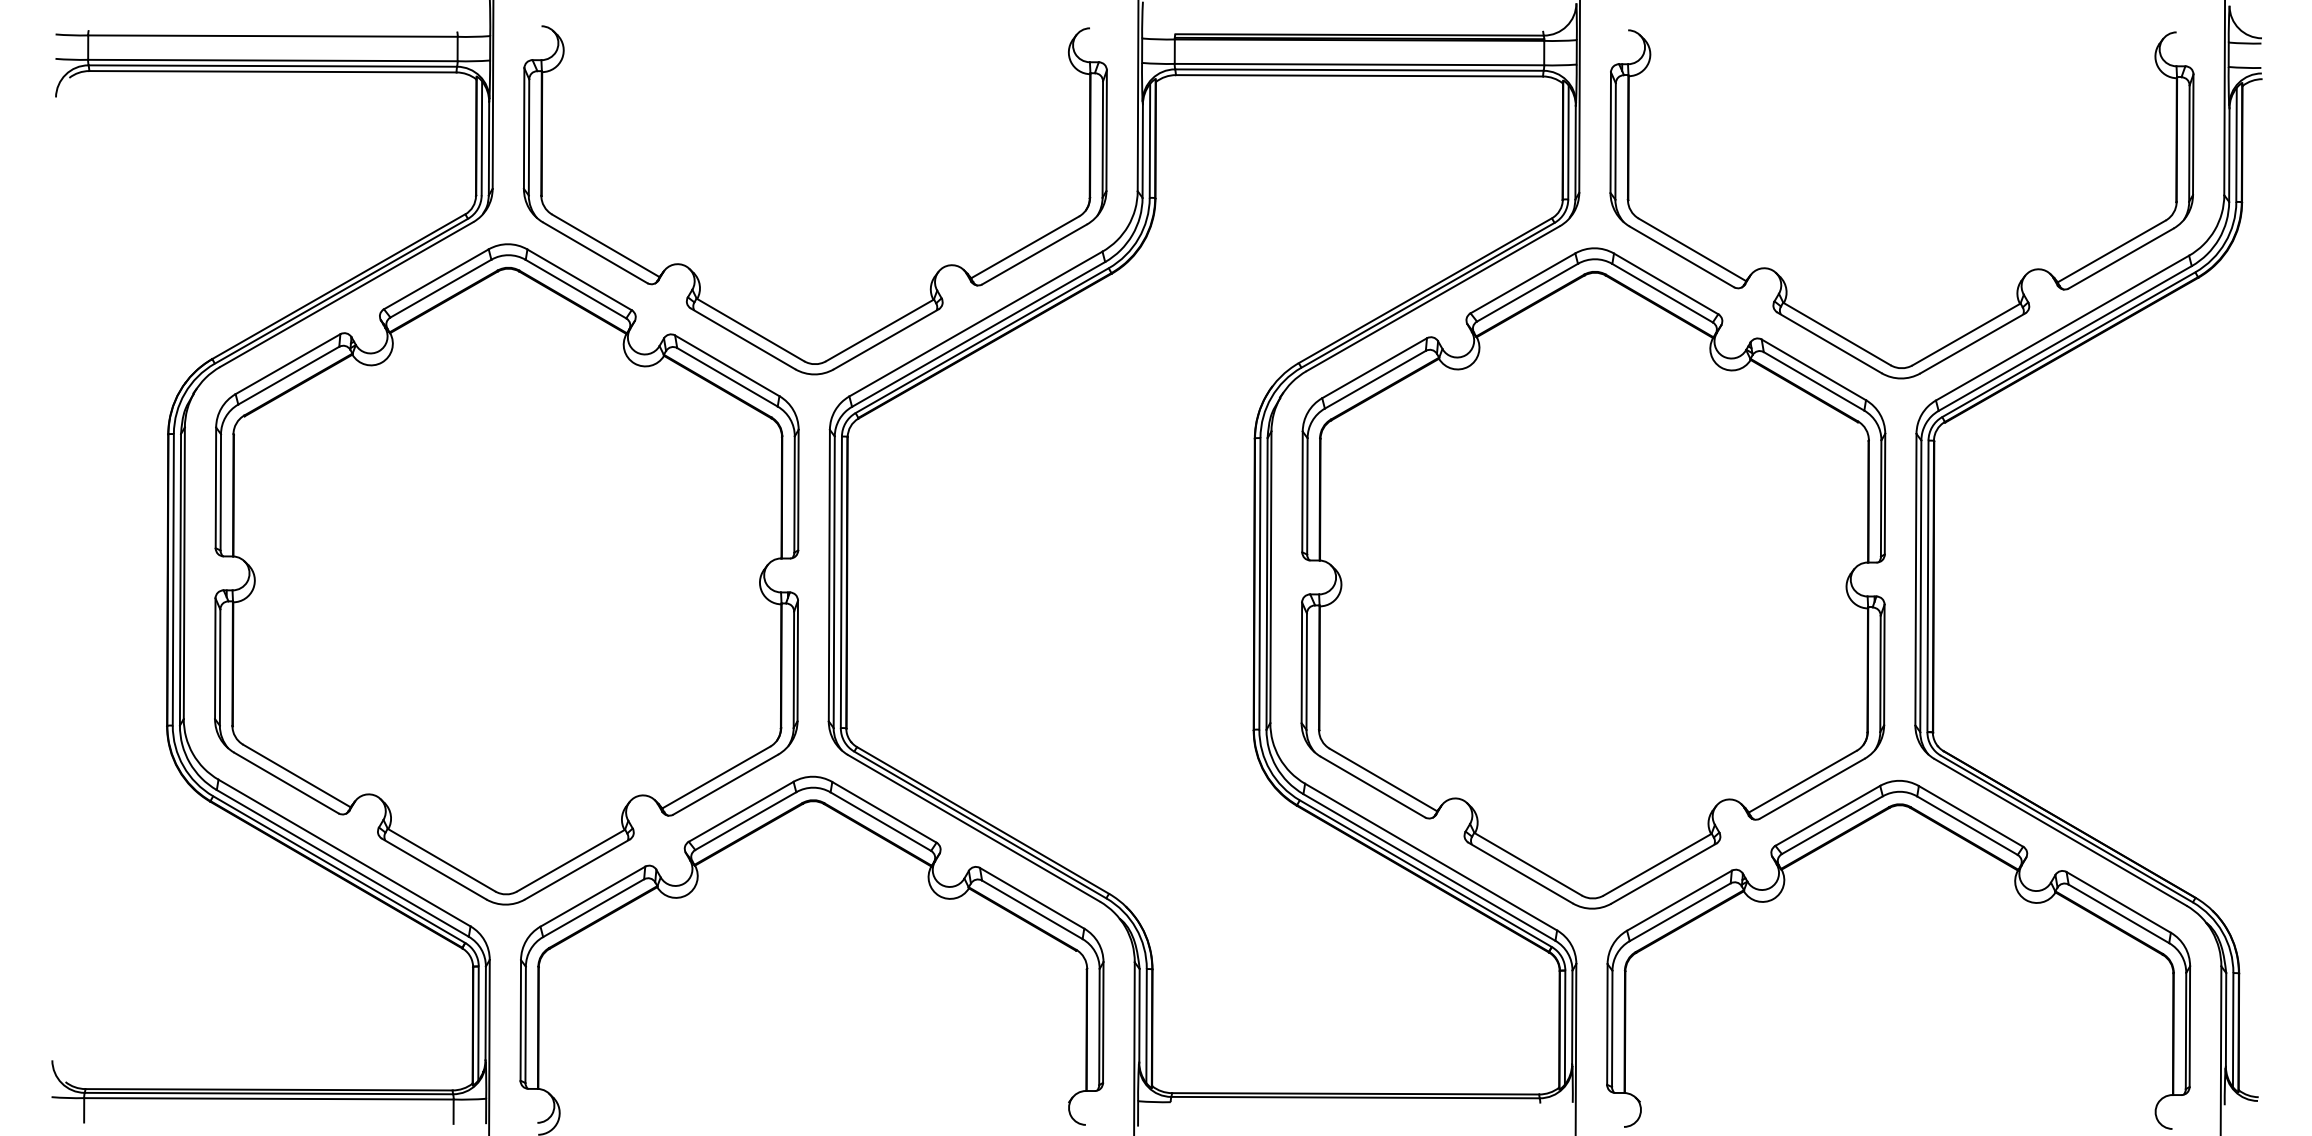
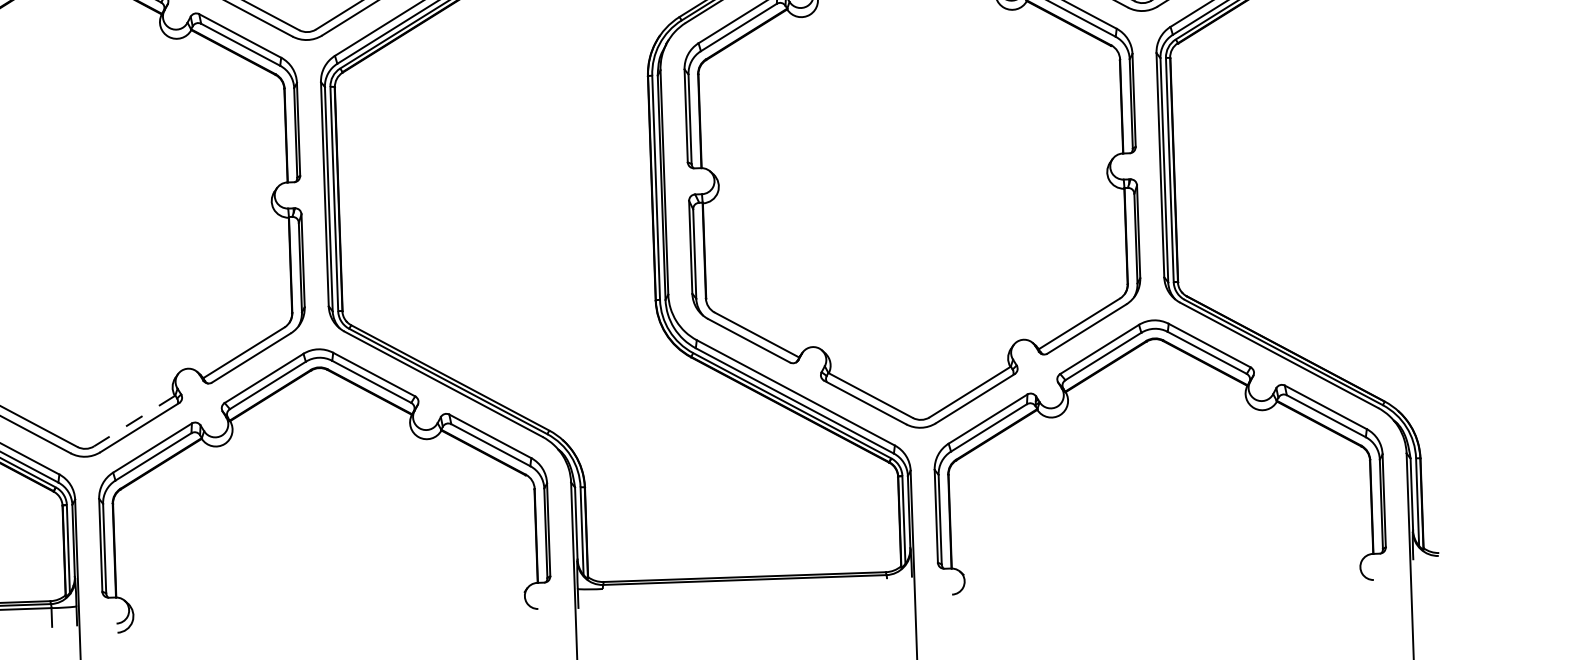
line: (570, 860) -> (134, 420), solid -> dashed

